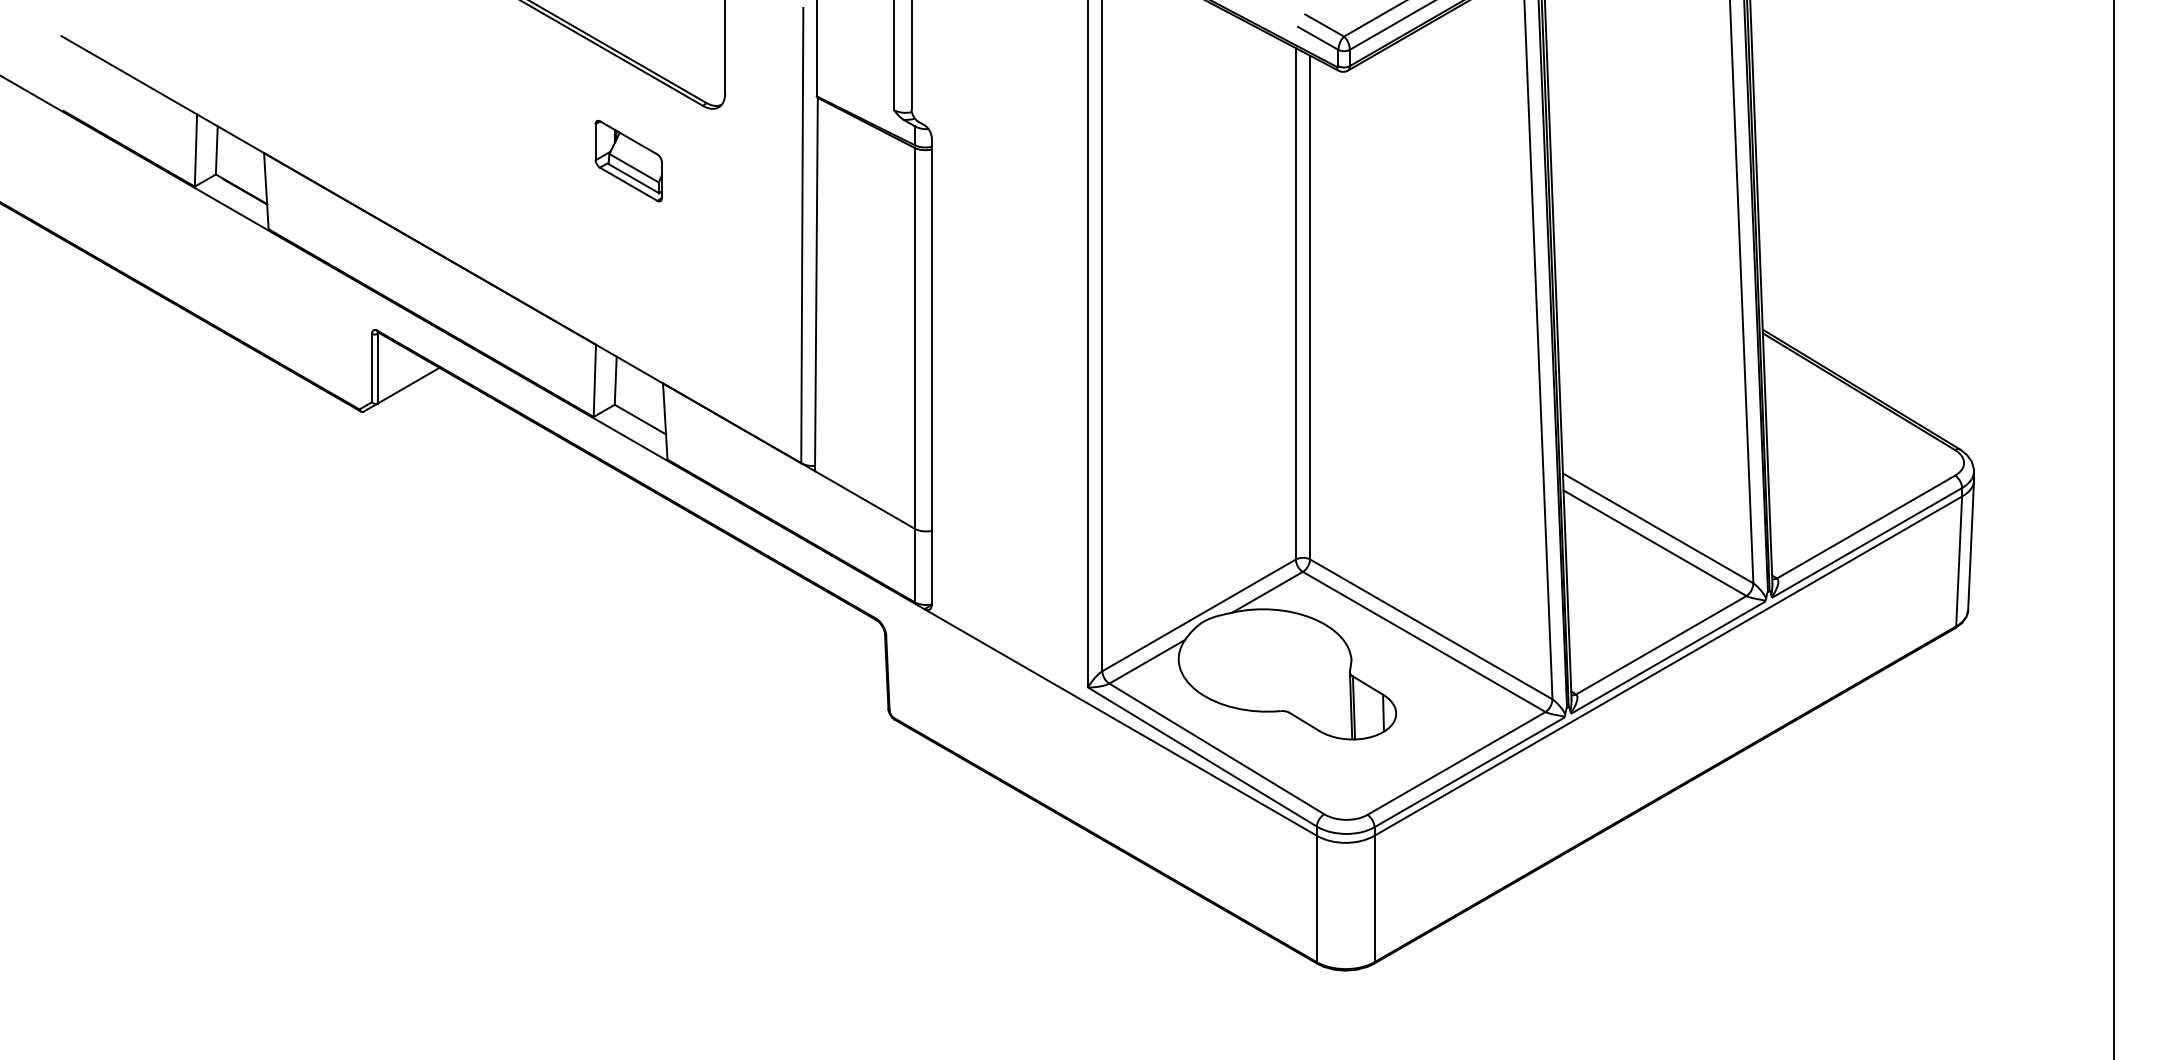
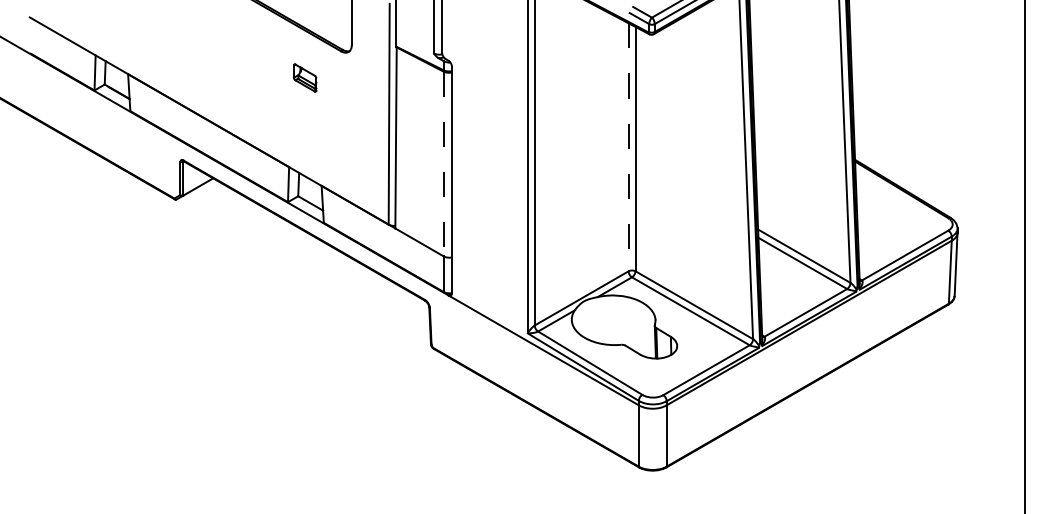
part: (629, 159) -> (305, 77), size x0.7
line: (1295, 304) -> (628, 147), solid -> dashed
line: (914, 339) -> (443, 164), solid -> dashed

